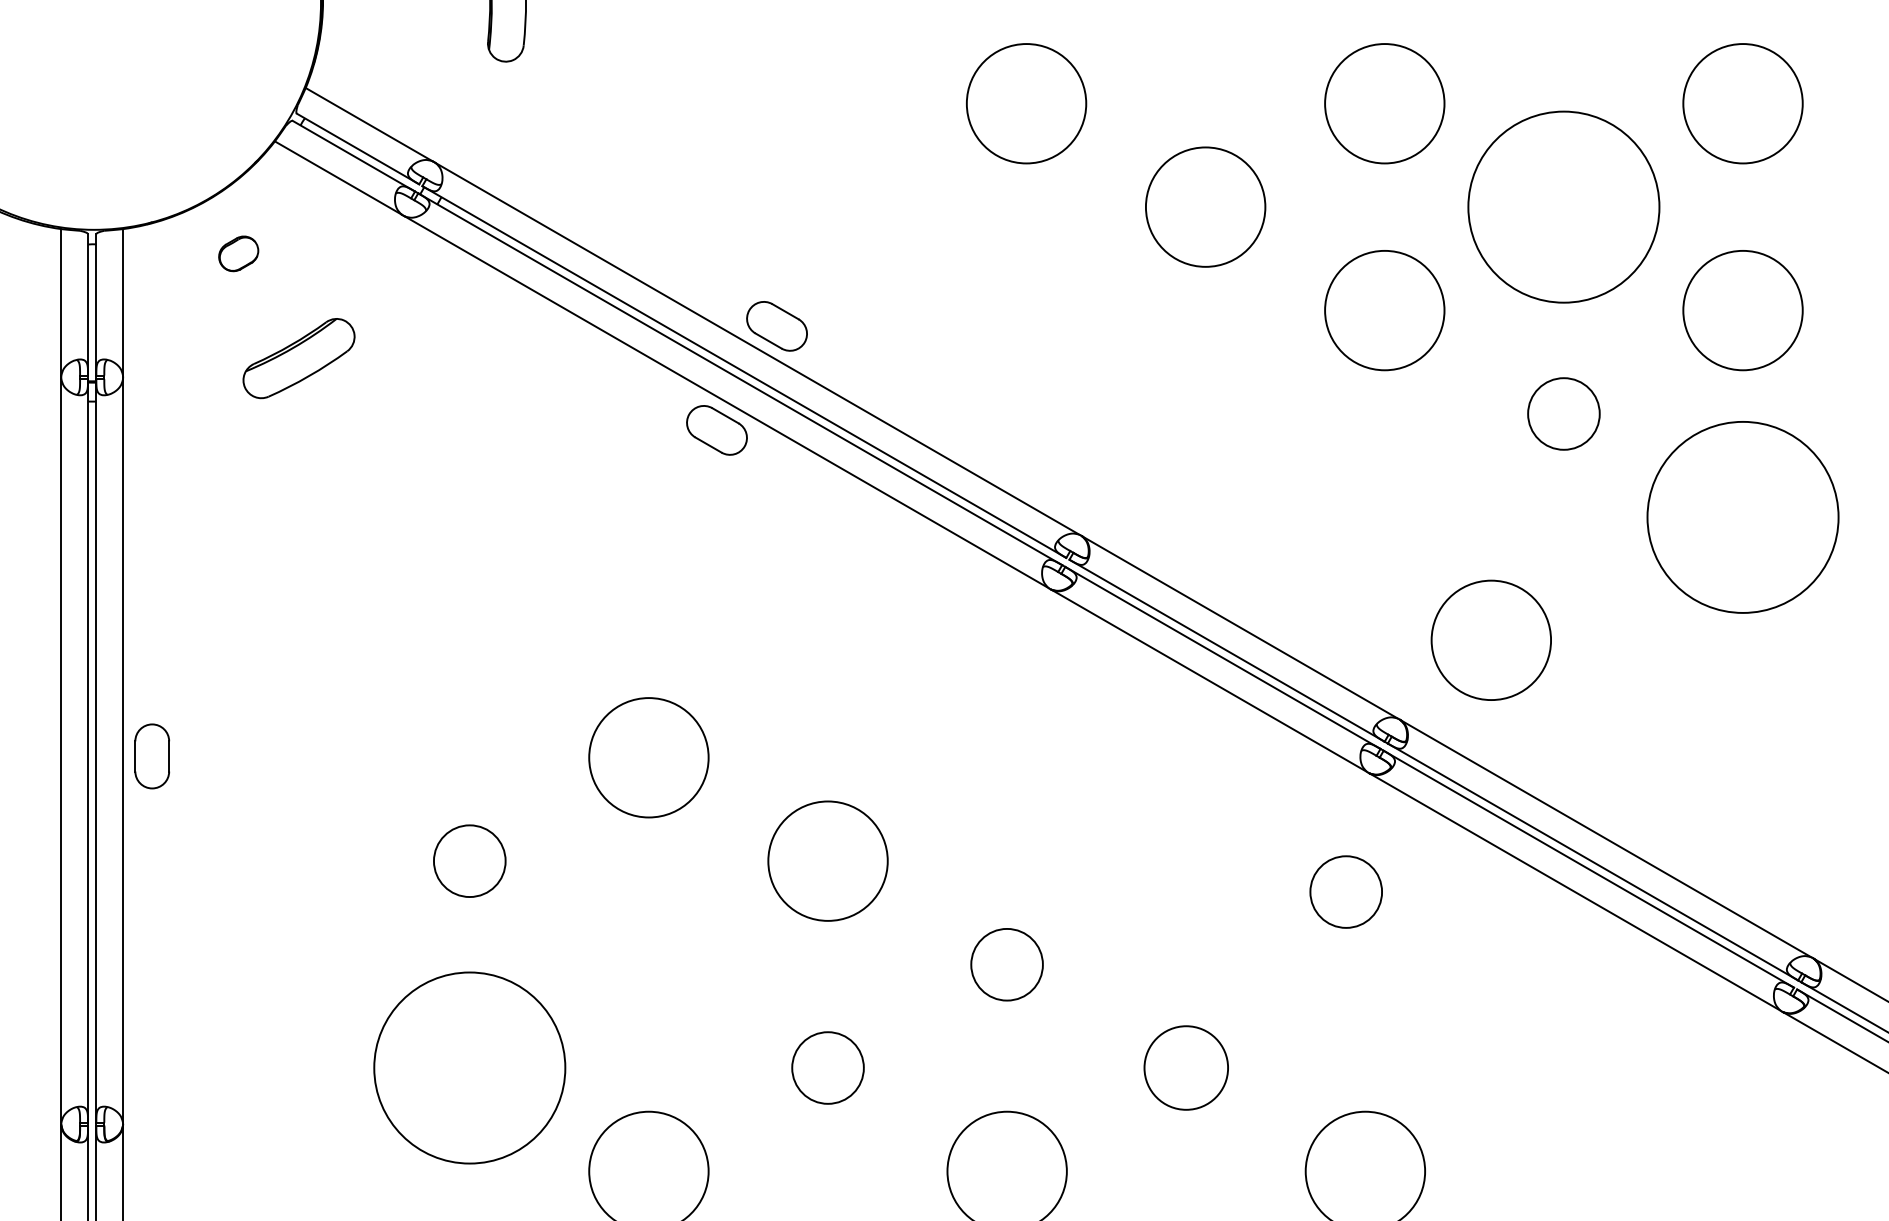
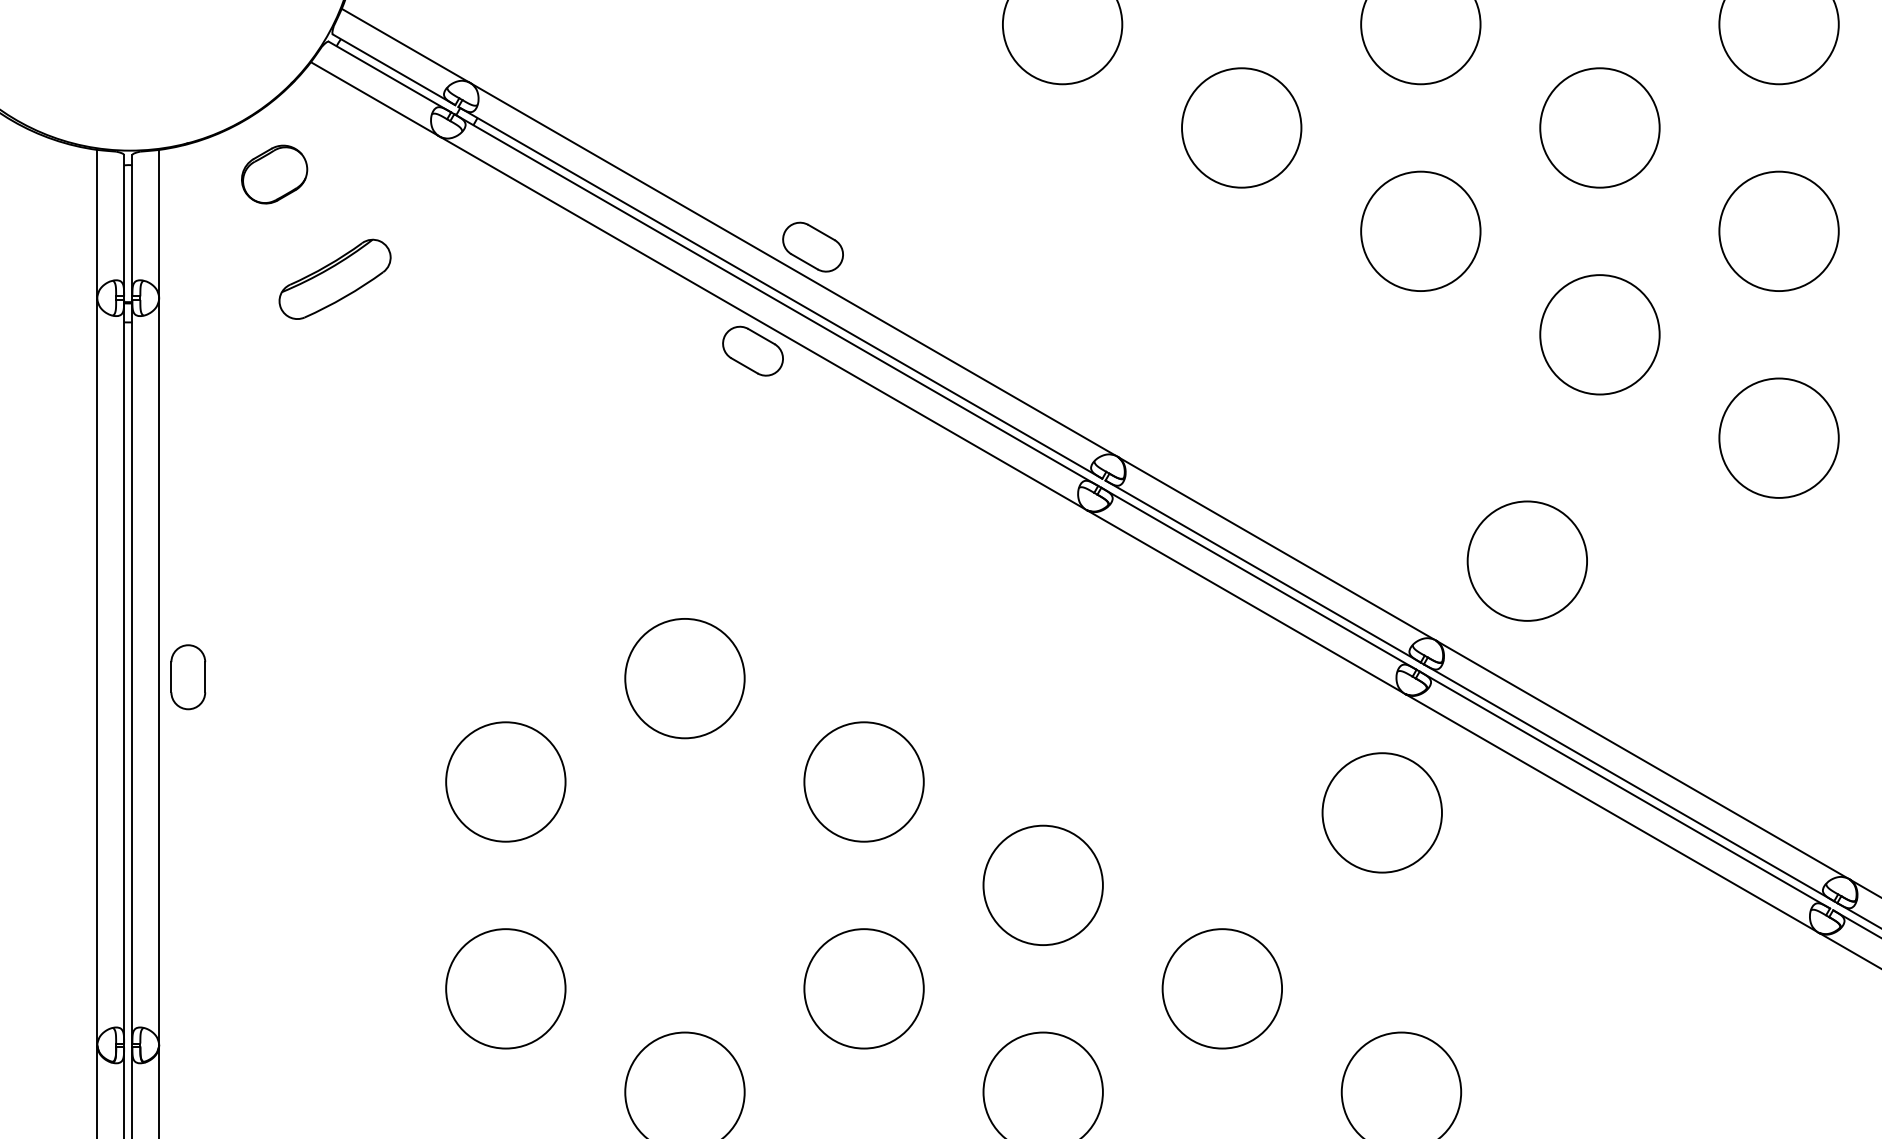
circle: (1563, 206) -> (1599, 127), size x0.62
part: (238, 253) -> (274, 174), size x1.67
circle: (1563, 413) -> (1599, 334), size x1.67
circle: (1742, 517) -> (1778, 438), size x0.62
circle: (469, 860) -> (505, 781), size x1.67
circle: (1345, 891) -> (1381, 812), size x1.67
circle: (1006, 964) -> (1042, 885), size x1.67
circle: (469, 1067) -> (505, 988), size x0.62
circle: (827, 1067) -> (863, 988), size x1.67
circle: (1186, 1067) -> (1222, 988), size x1.43

